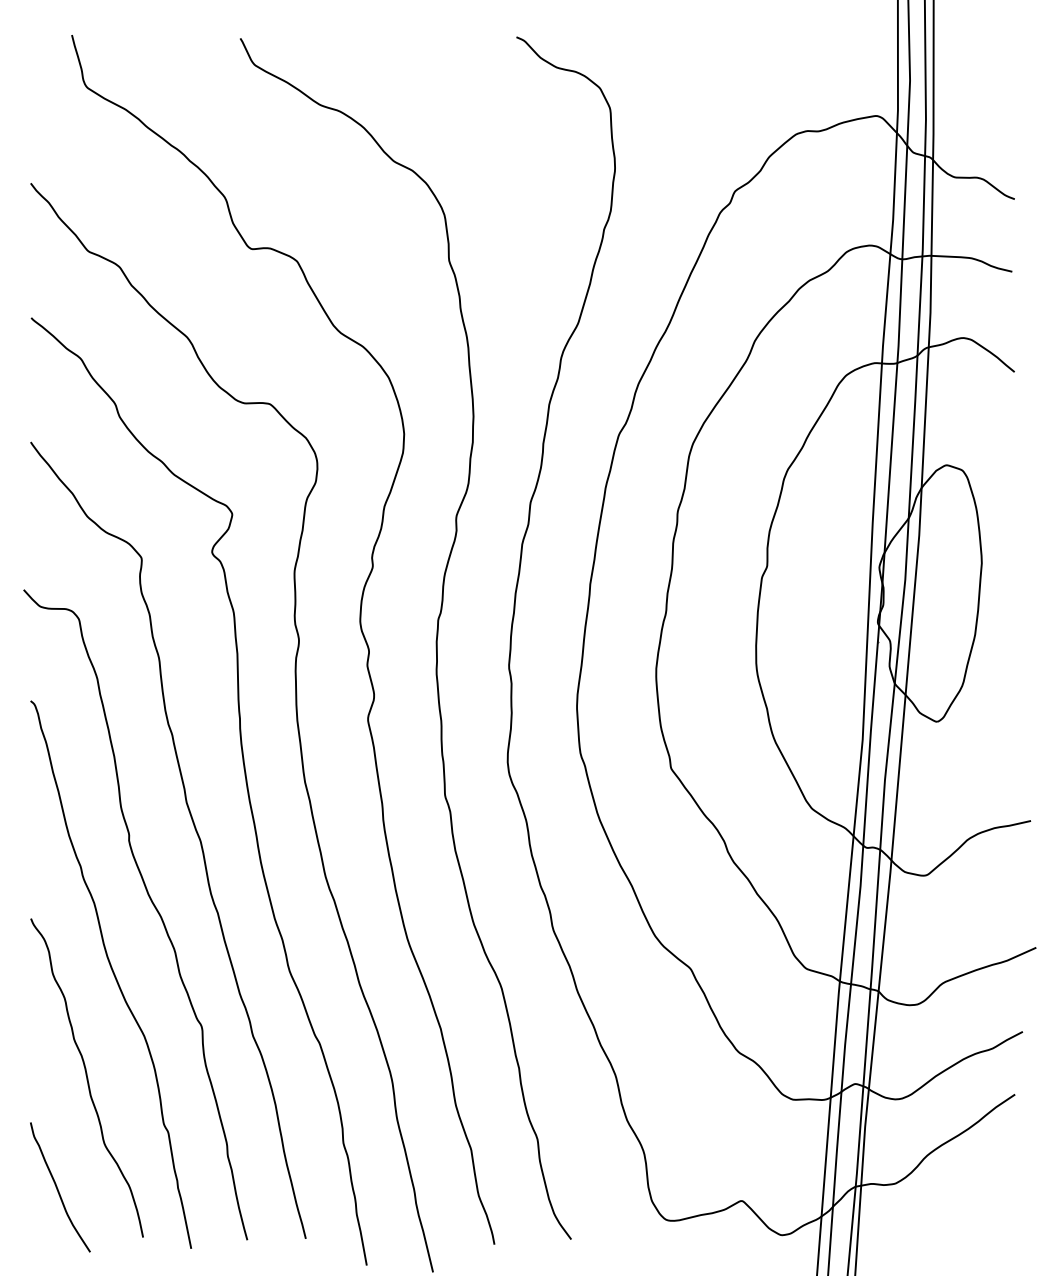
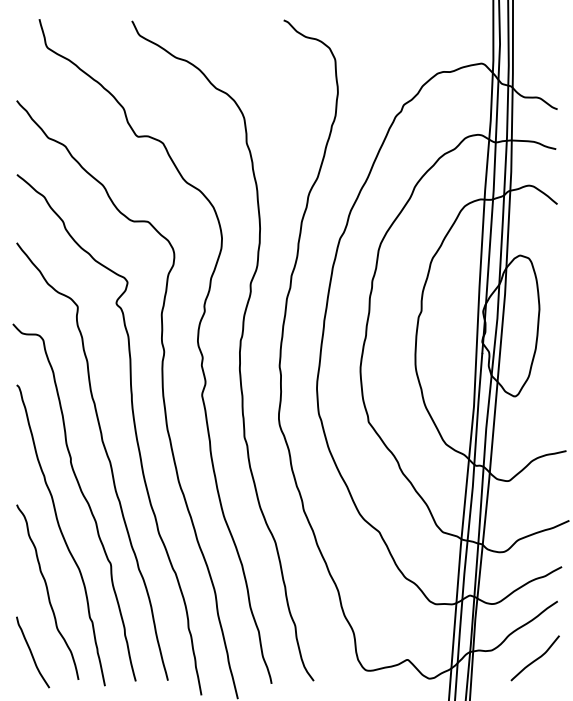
curve: (972, 1200) -> (534, 659), added

